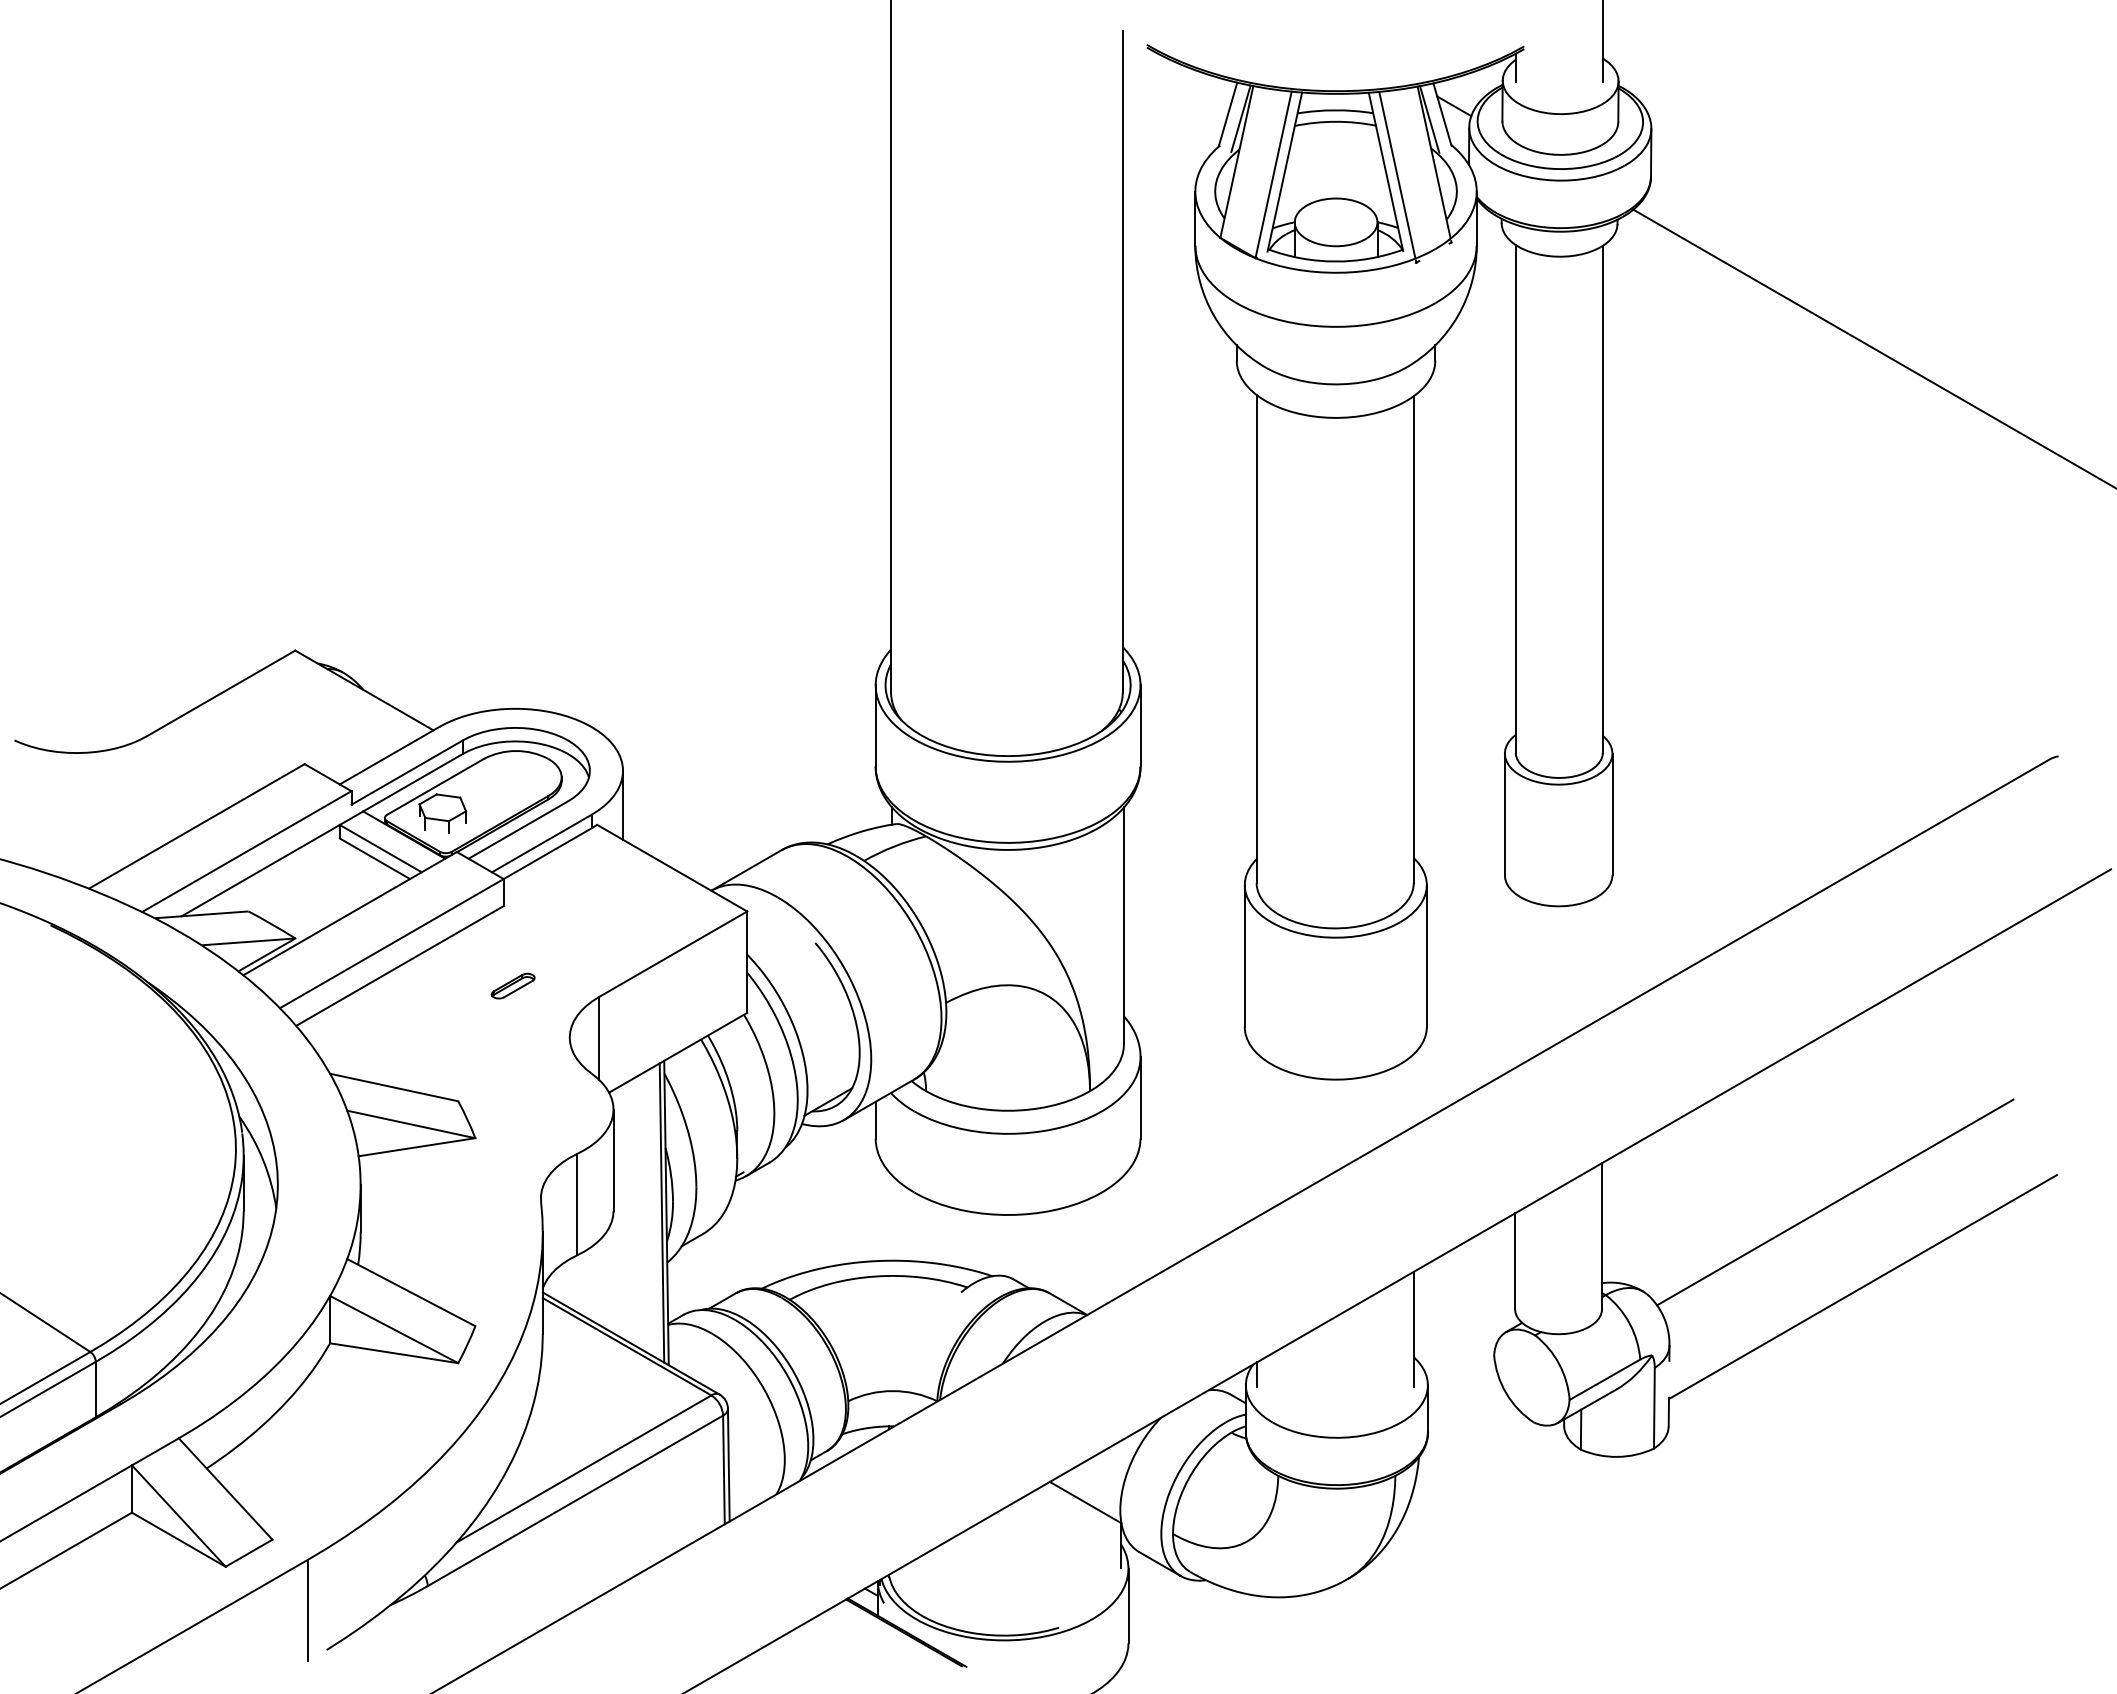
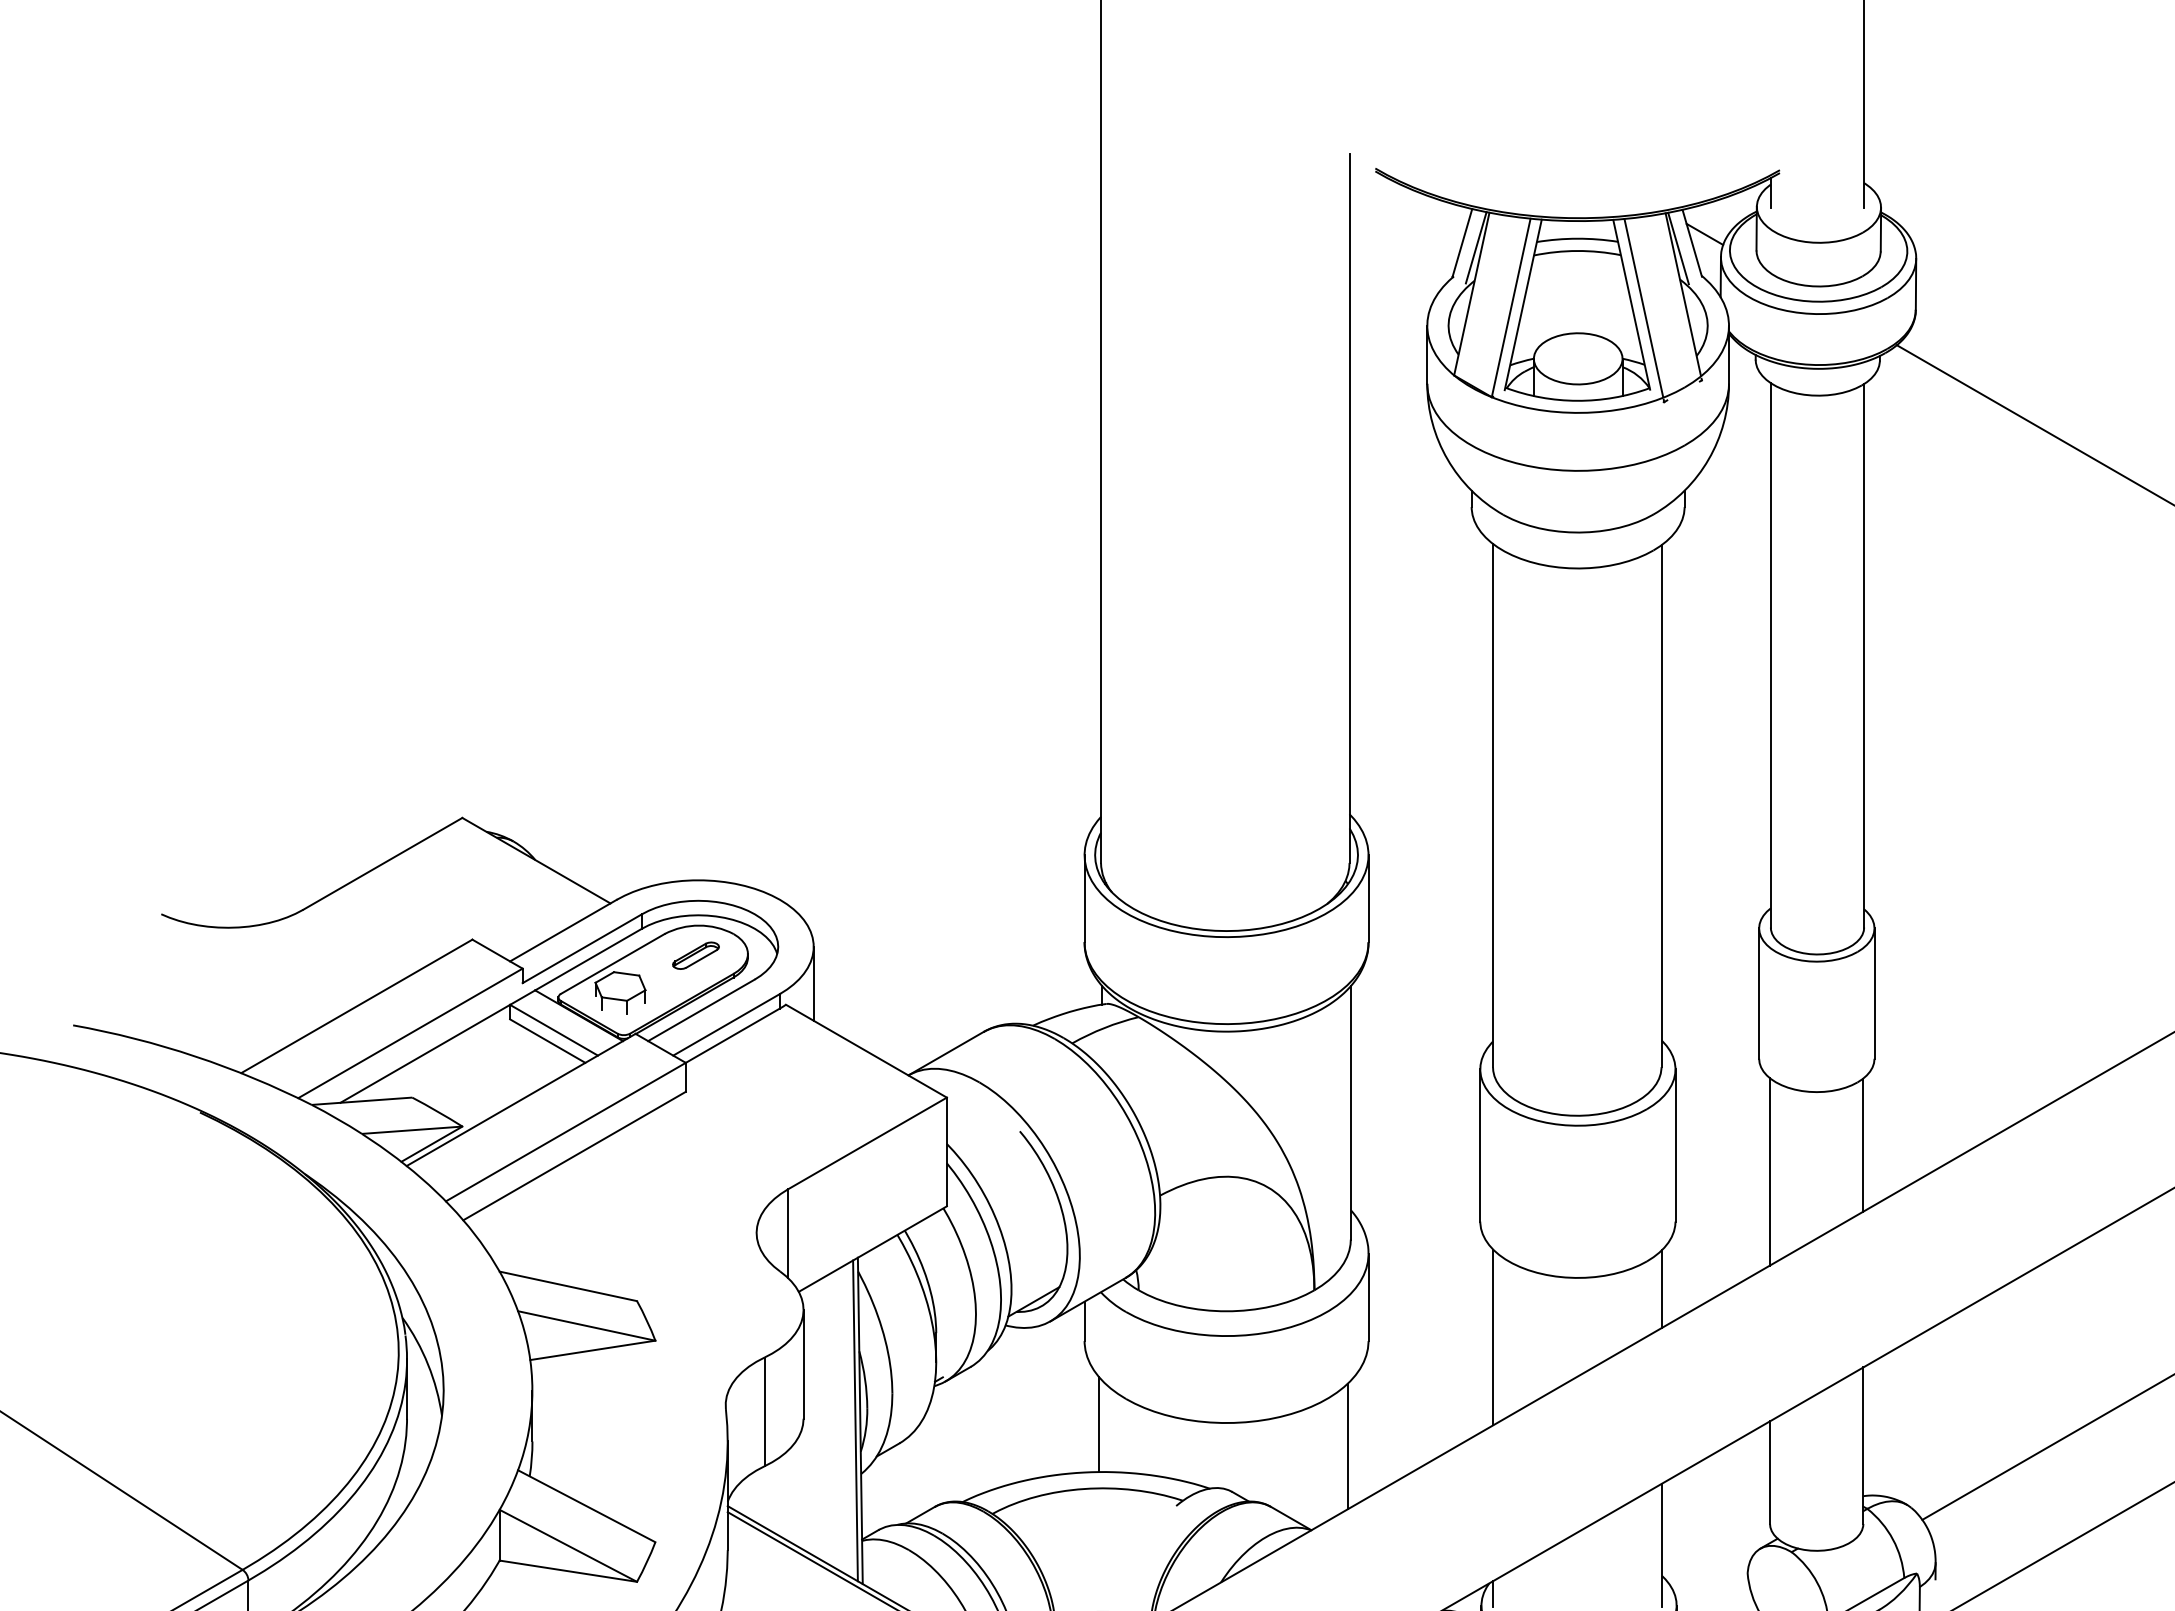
line: (1602, 955) -> (1863, 1144), added
line: (1515, 980) -> (1770, 1171), added
part: (512, 985) -> (695, 955), moved
line: (1414, 1089) -> (1662, 1288), added
line: (1256, 1135) -> (1492, 1337), added
line: (889, 1216) -> (1099, 1424), added
line: (1121, 1236) -> (1348, 1446), added

